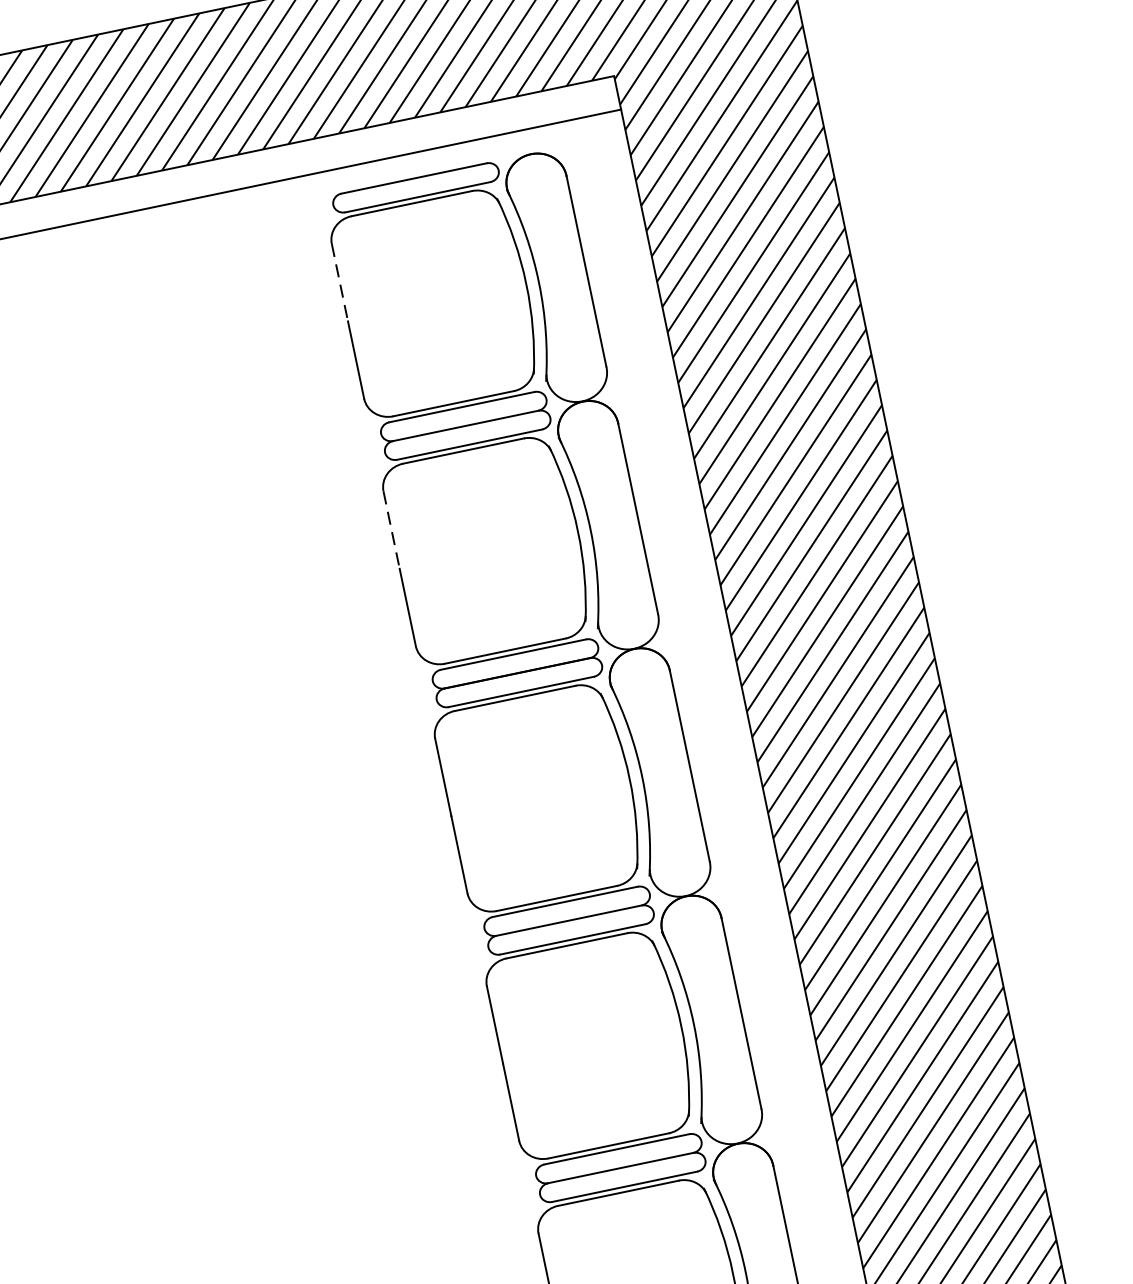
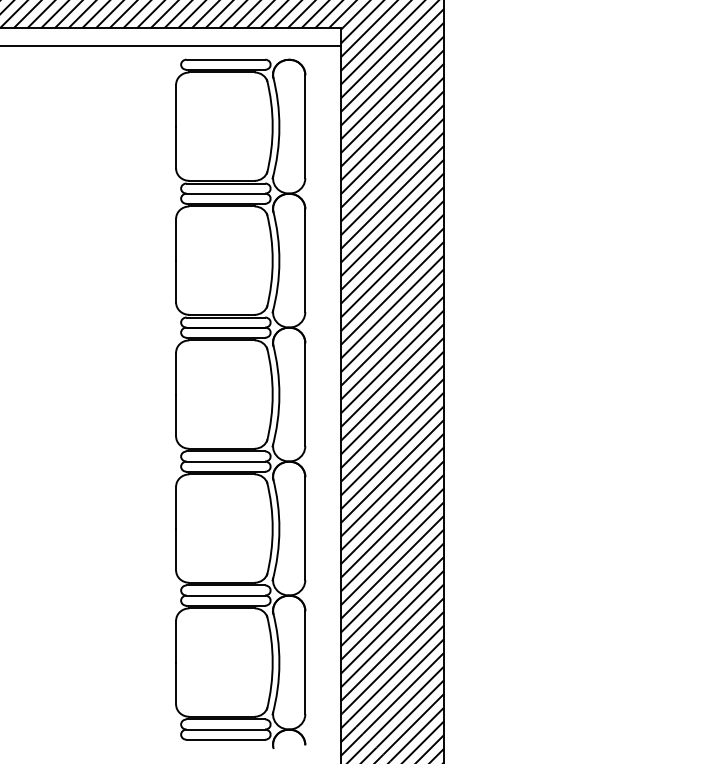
line: (340, 282) -> (176, 105), dashed -> solid
line: (392, 529) -> (176, 239), dashed -> solid

